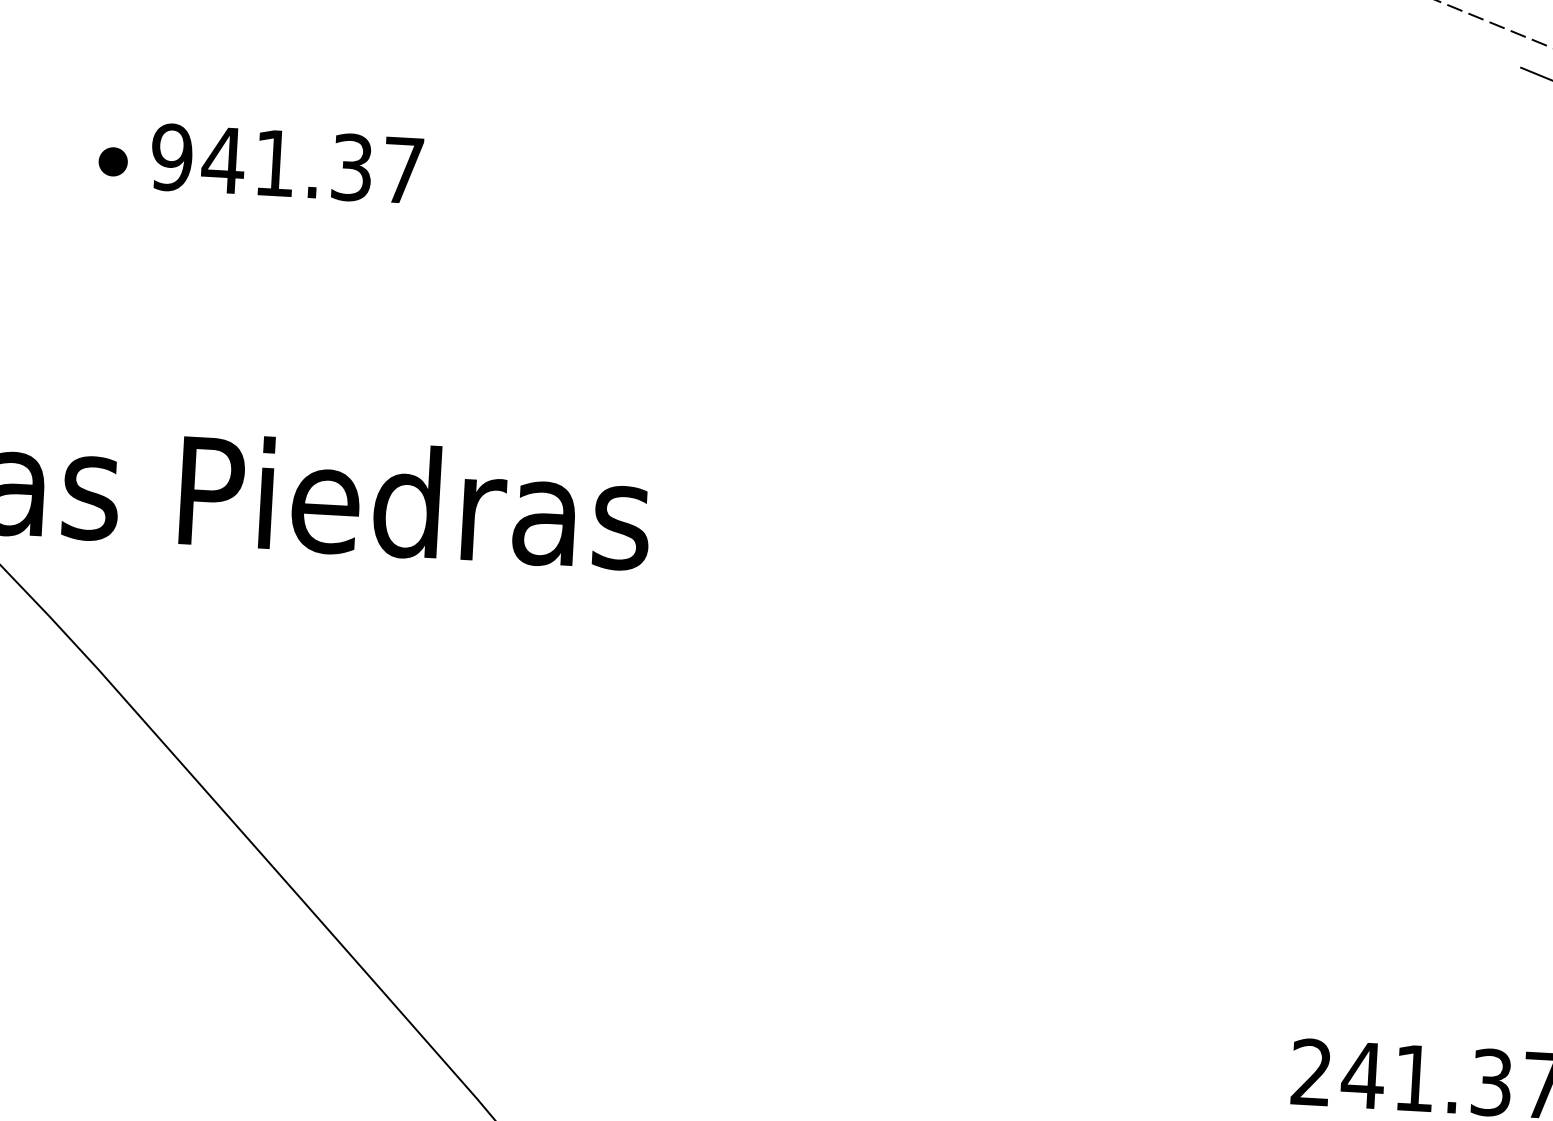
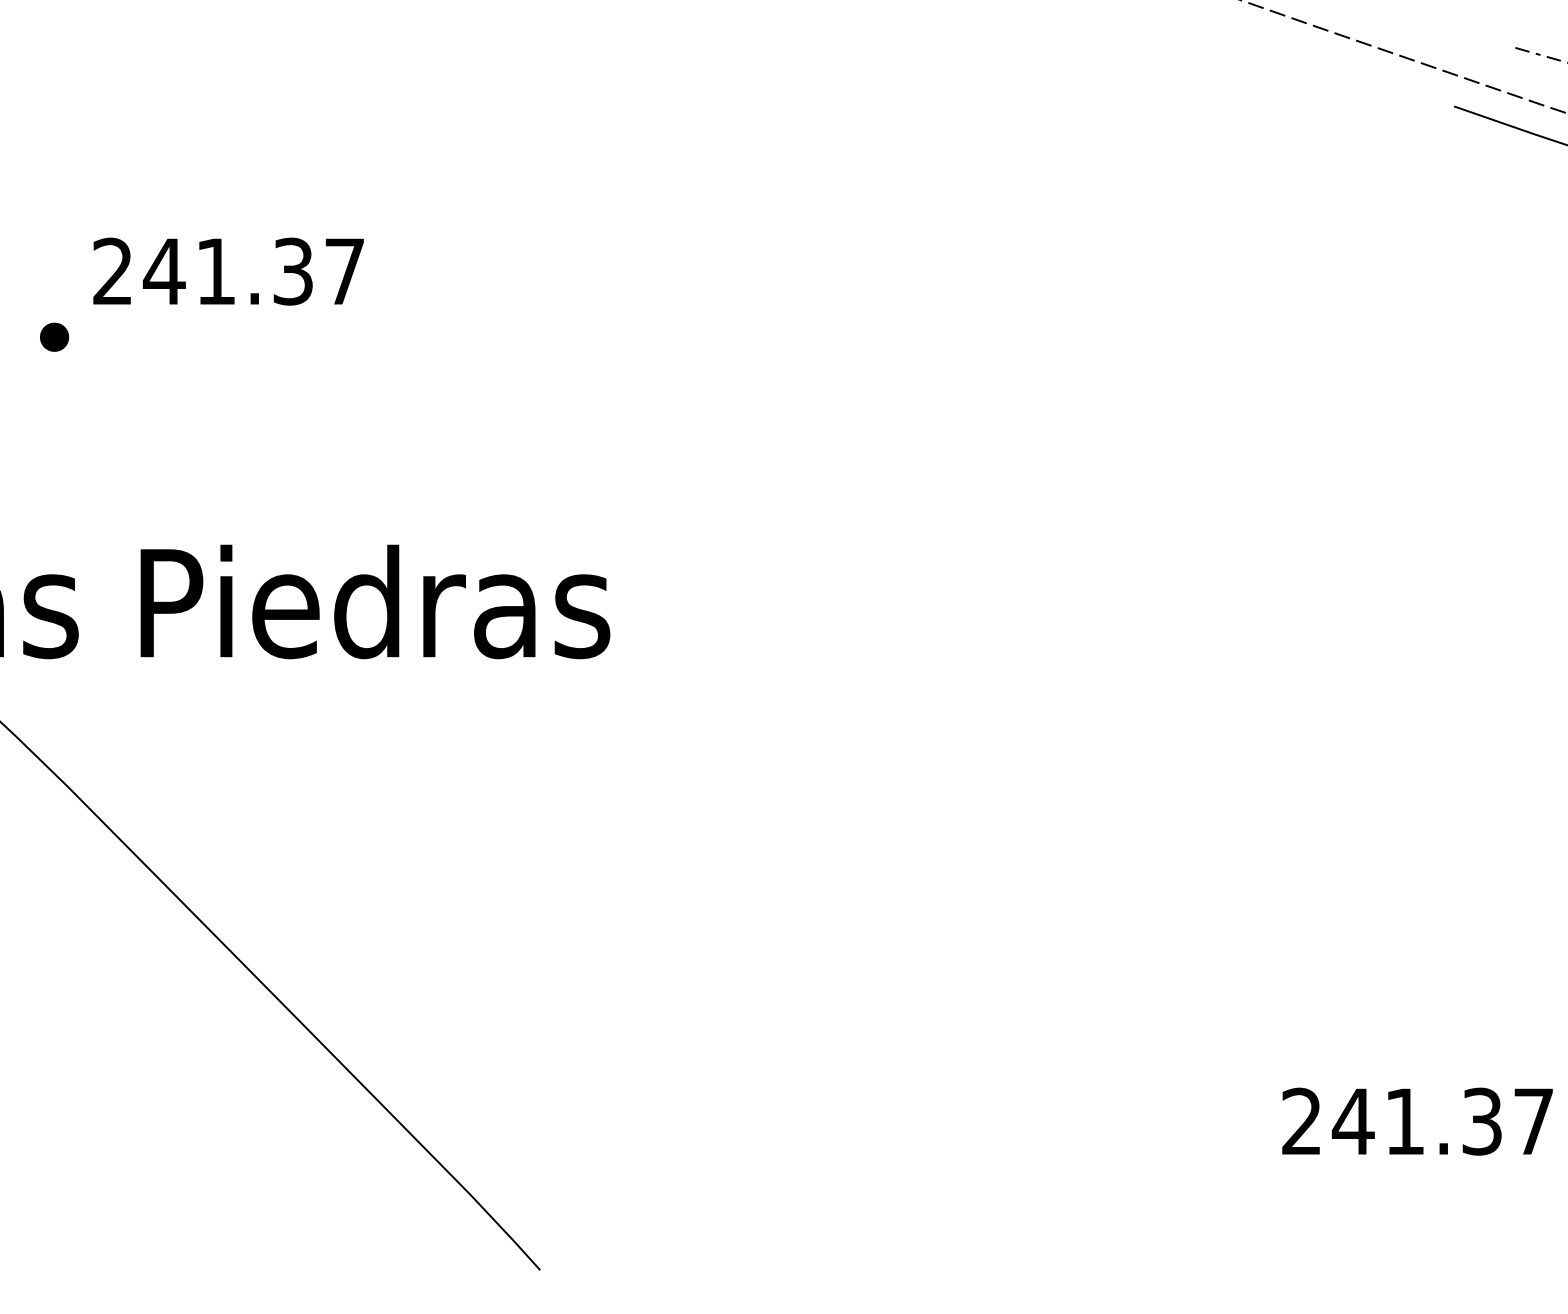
text: (171, 157) -> (112, 271), 941.37 -> 241.37
part: (113, 161) -> (54, 336), moved

